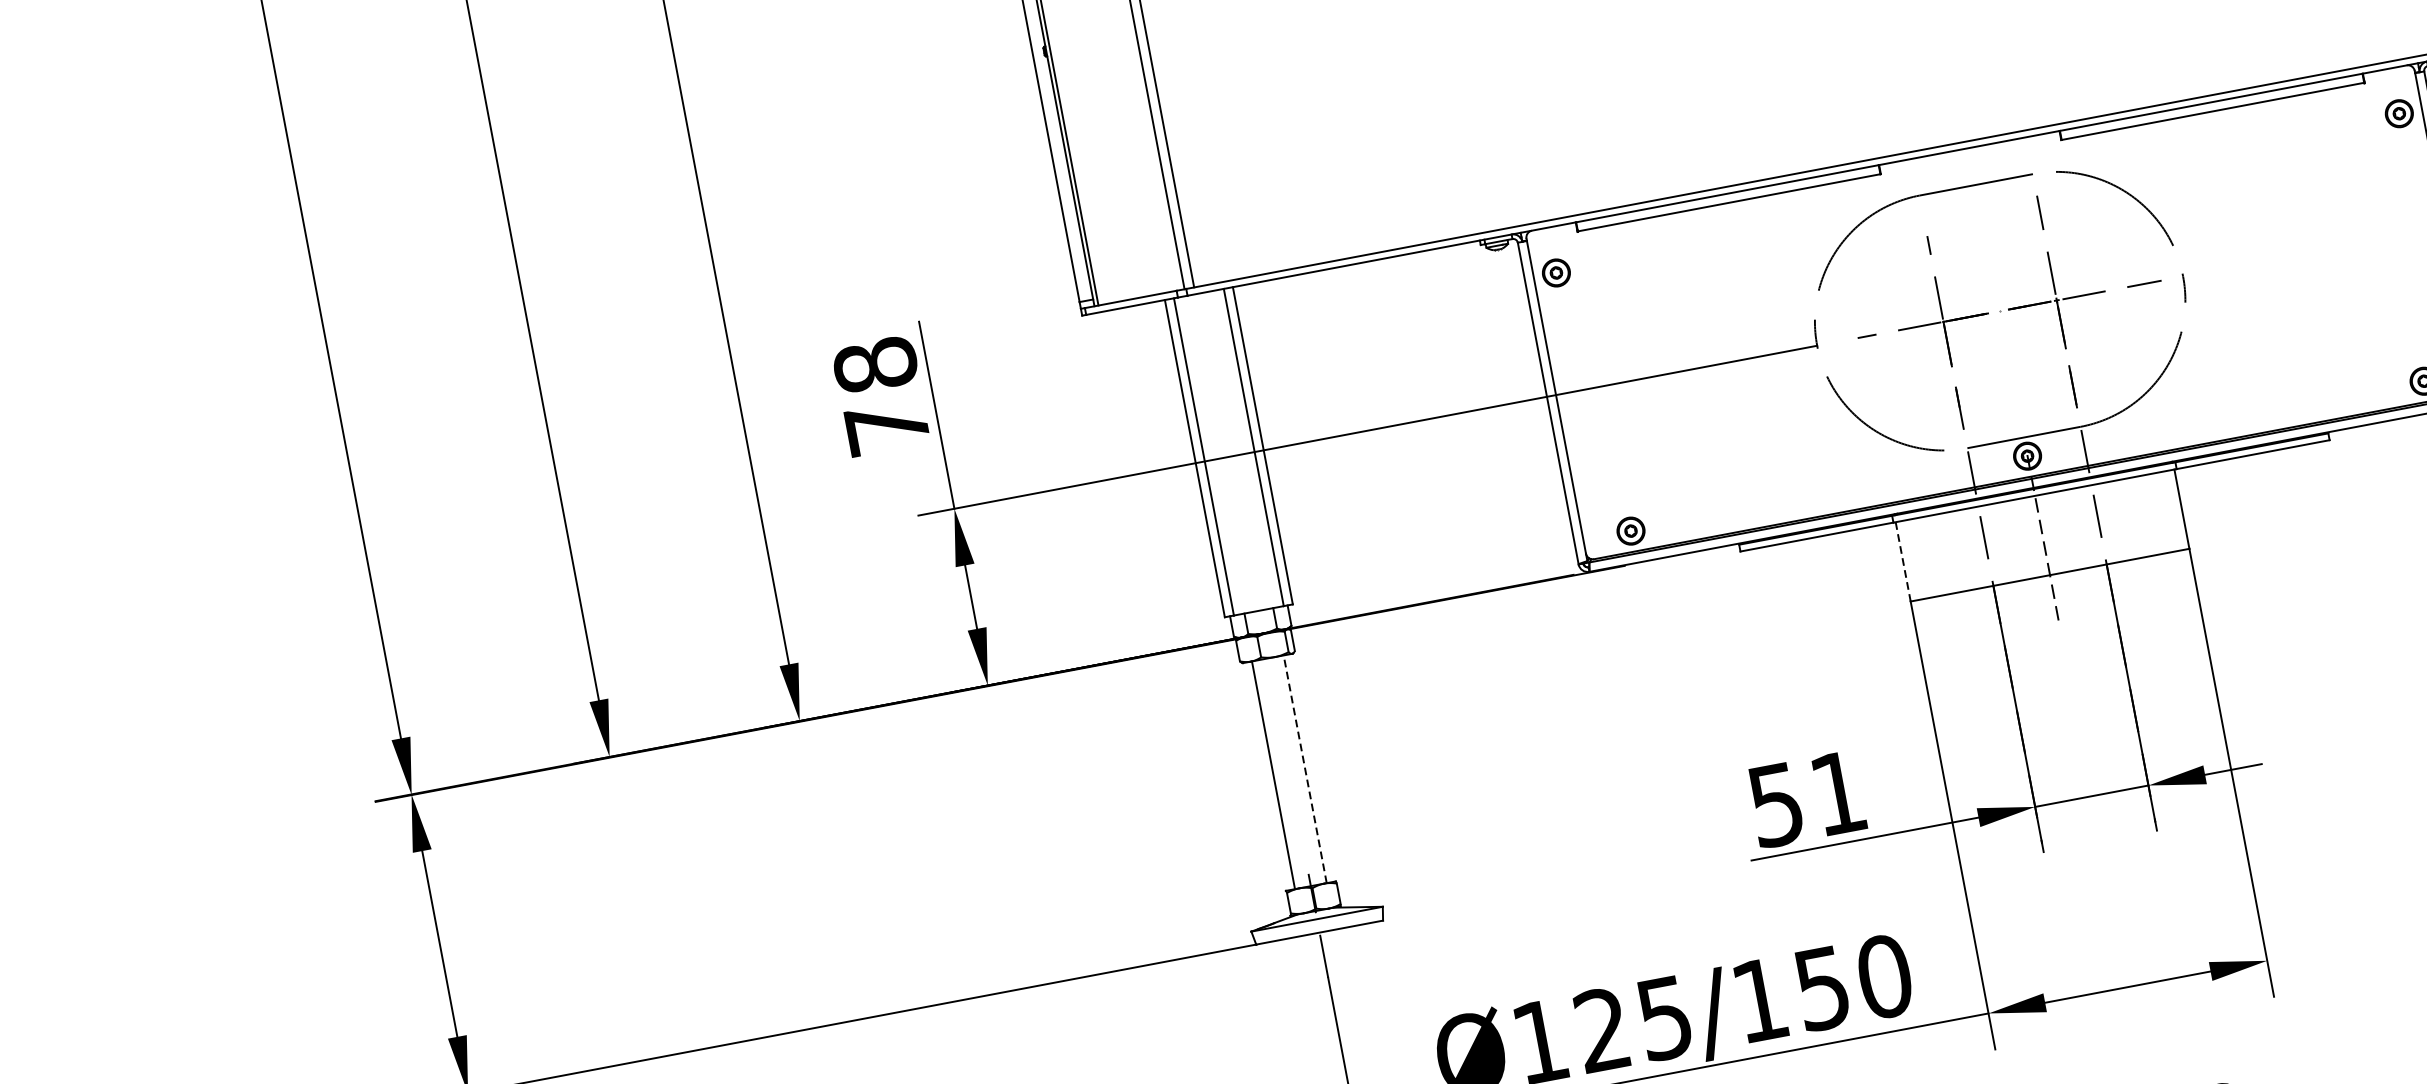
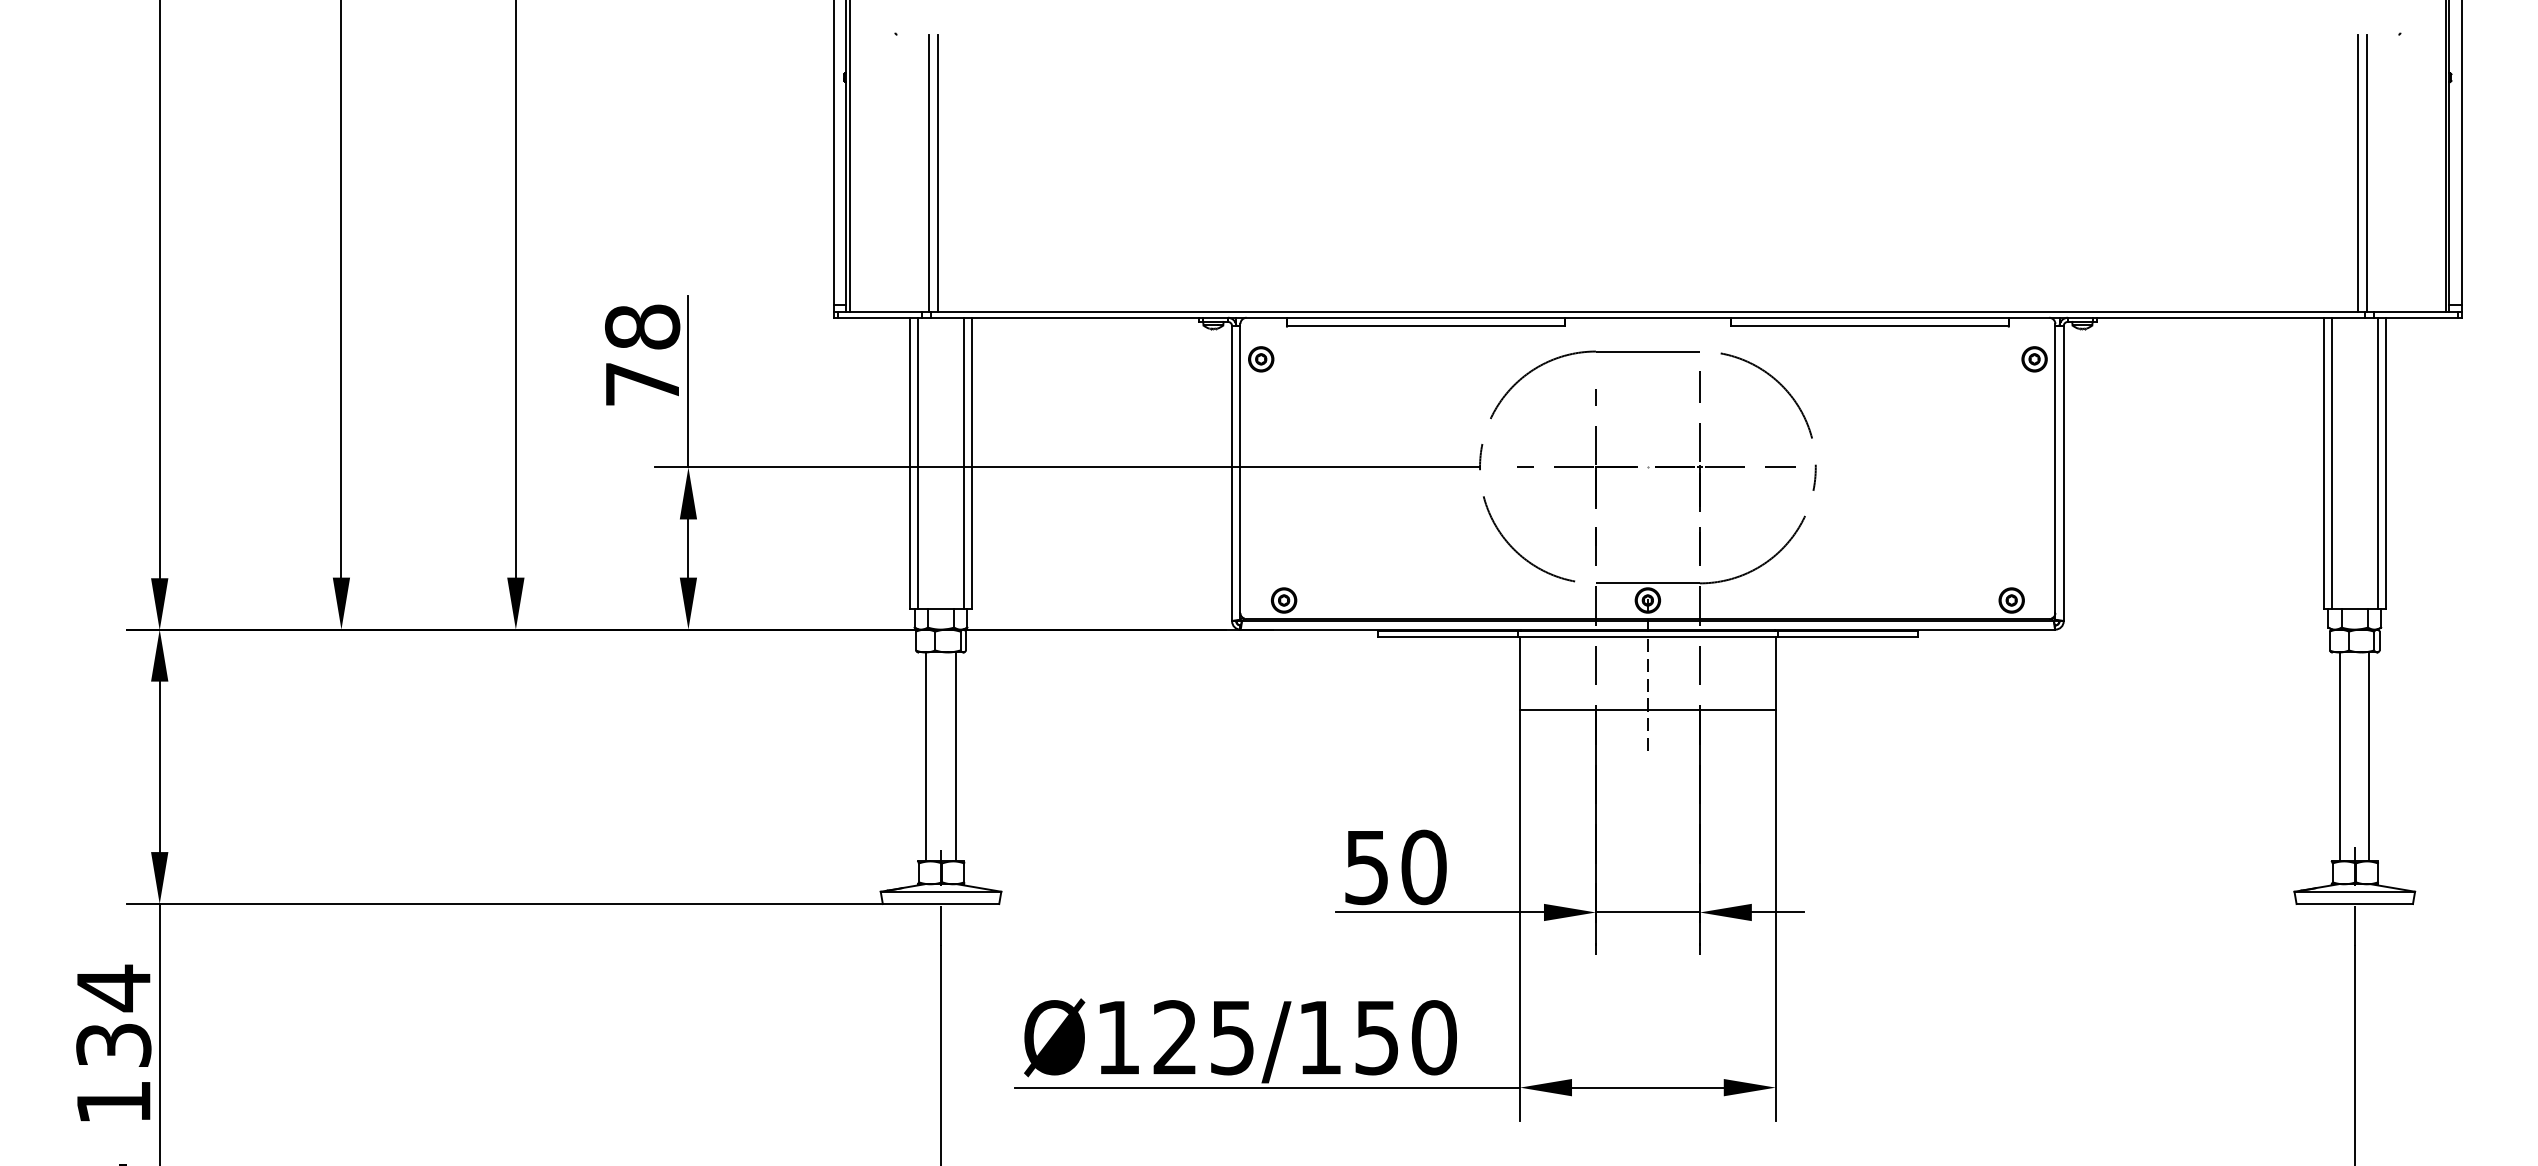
line: (1903, 561) -> (1520, 673), dashed -> solid
line: (1305, 768) -> (955, 756), dashed -> solid
text: (1837, 793) -> (1423, 867), 51 -> 50

